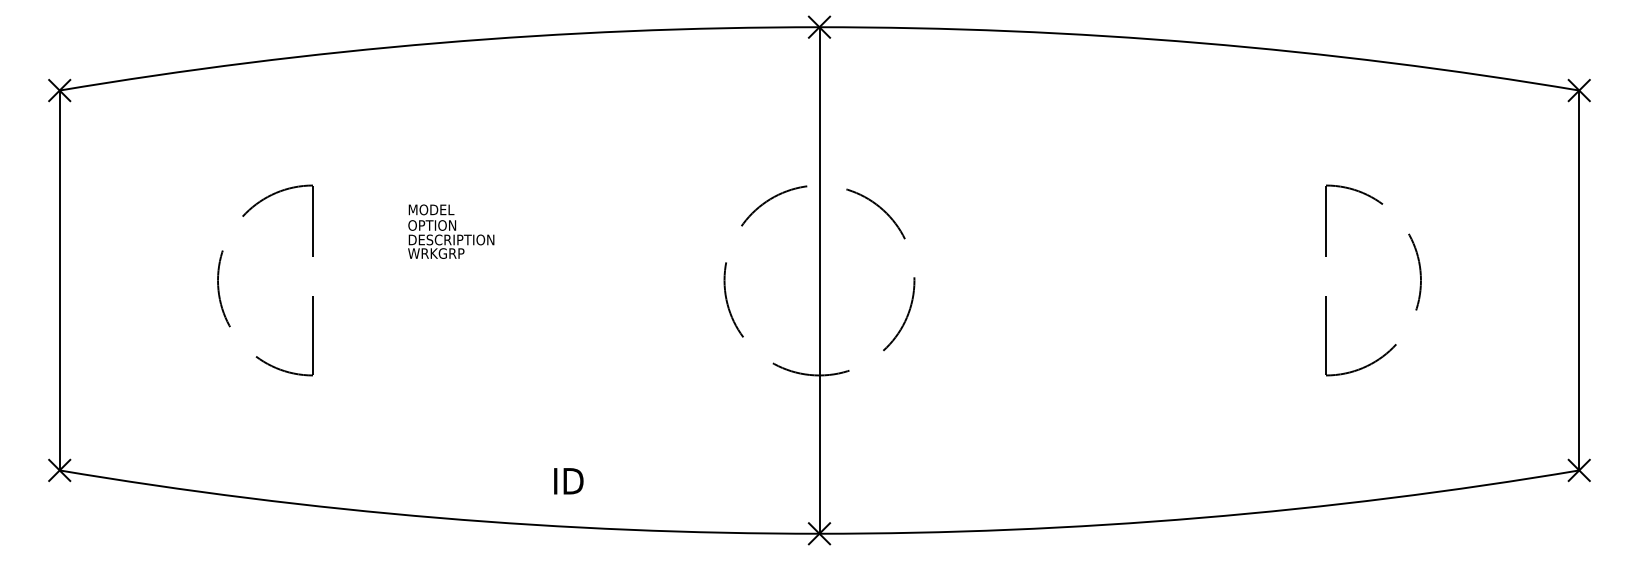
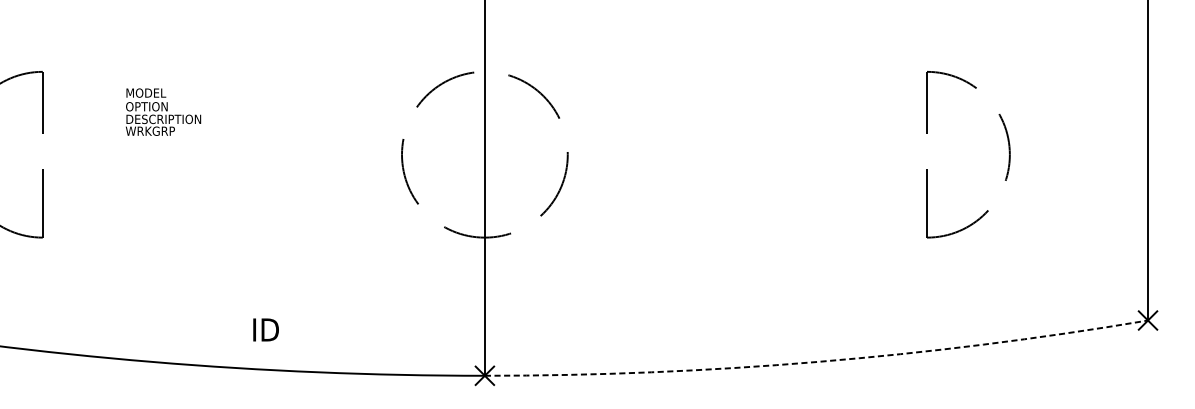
arc: (1200, 517) -> (817, 361), solid -> dashed

